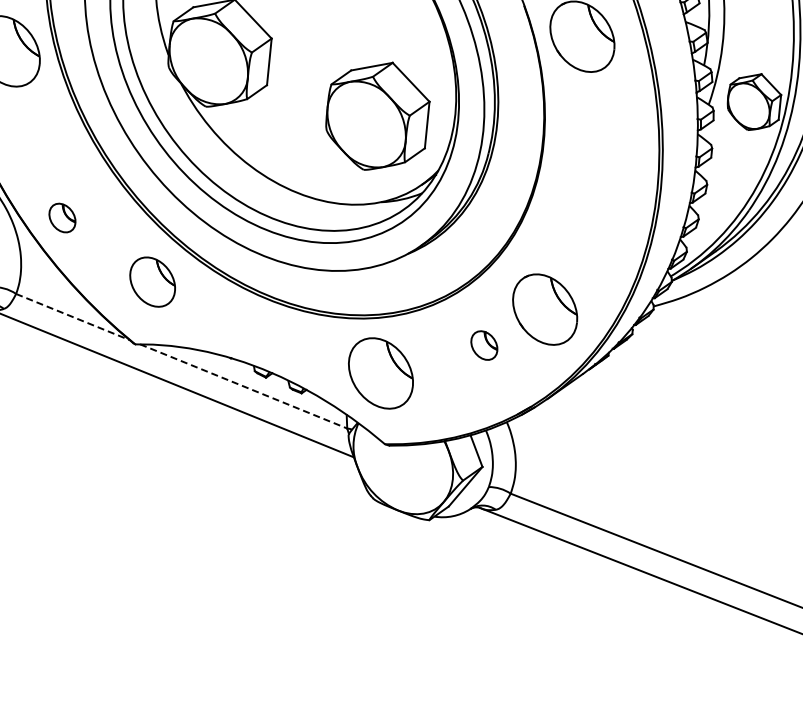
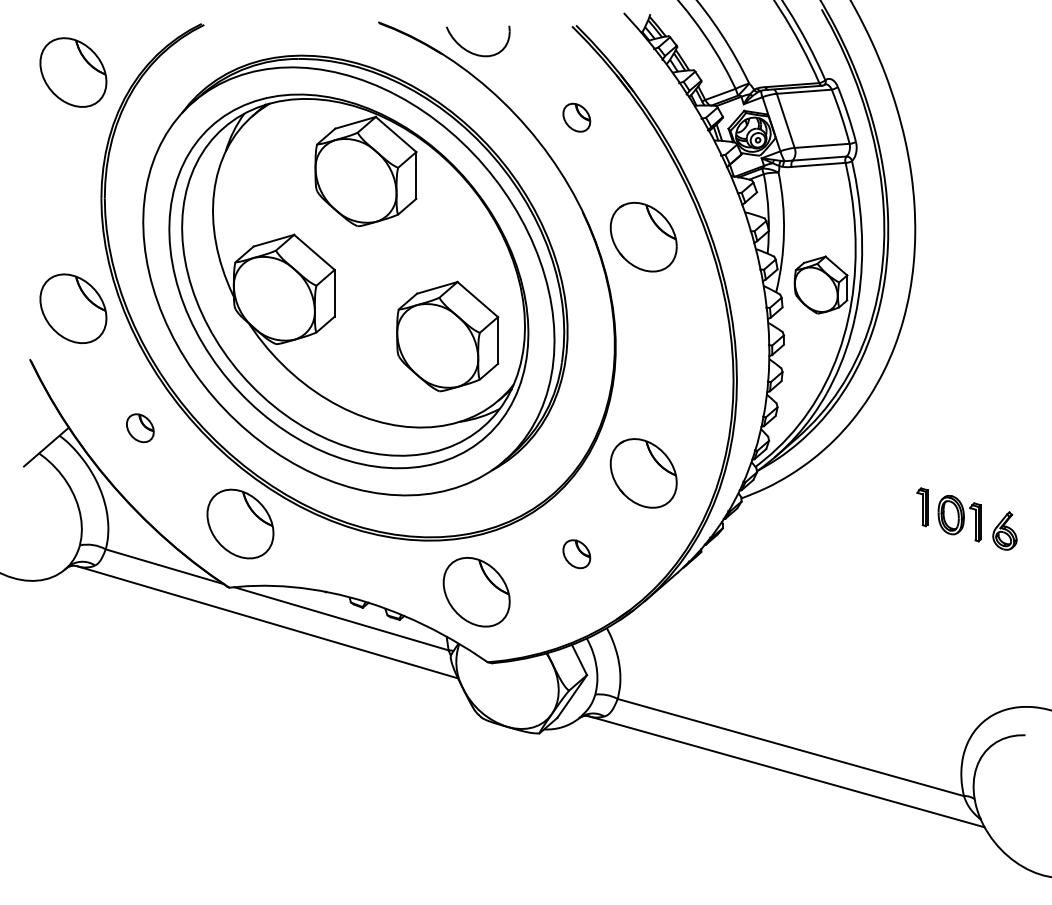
part: (62, 218) -> (140, 428), moved
part: (152, 281) -> (240, 523), size x1.43
part: (544, 309) -> (643, 473), moved
line: (72, 316) -> (164, 566), dashed -> solid
line: (243, 386) -> (341, 618), dashed -> solid

